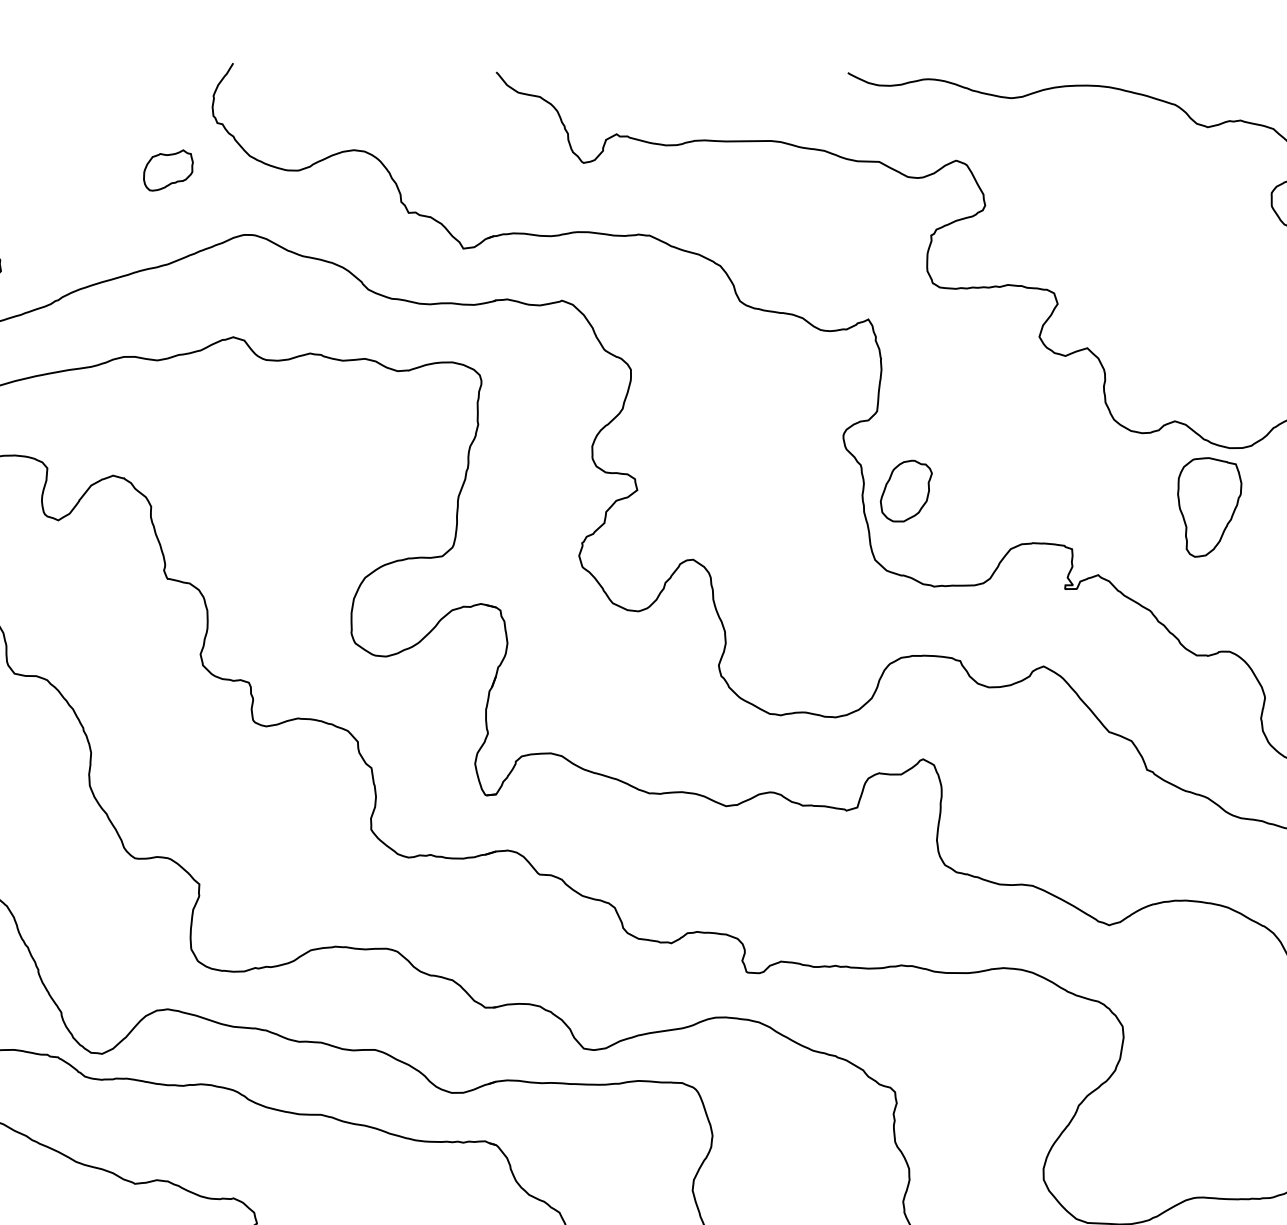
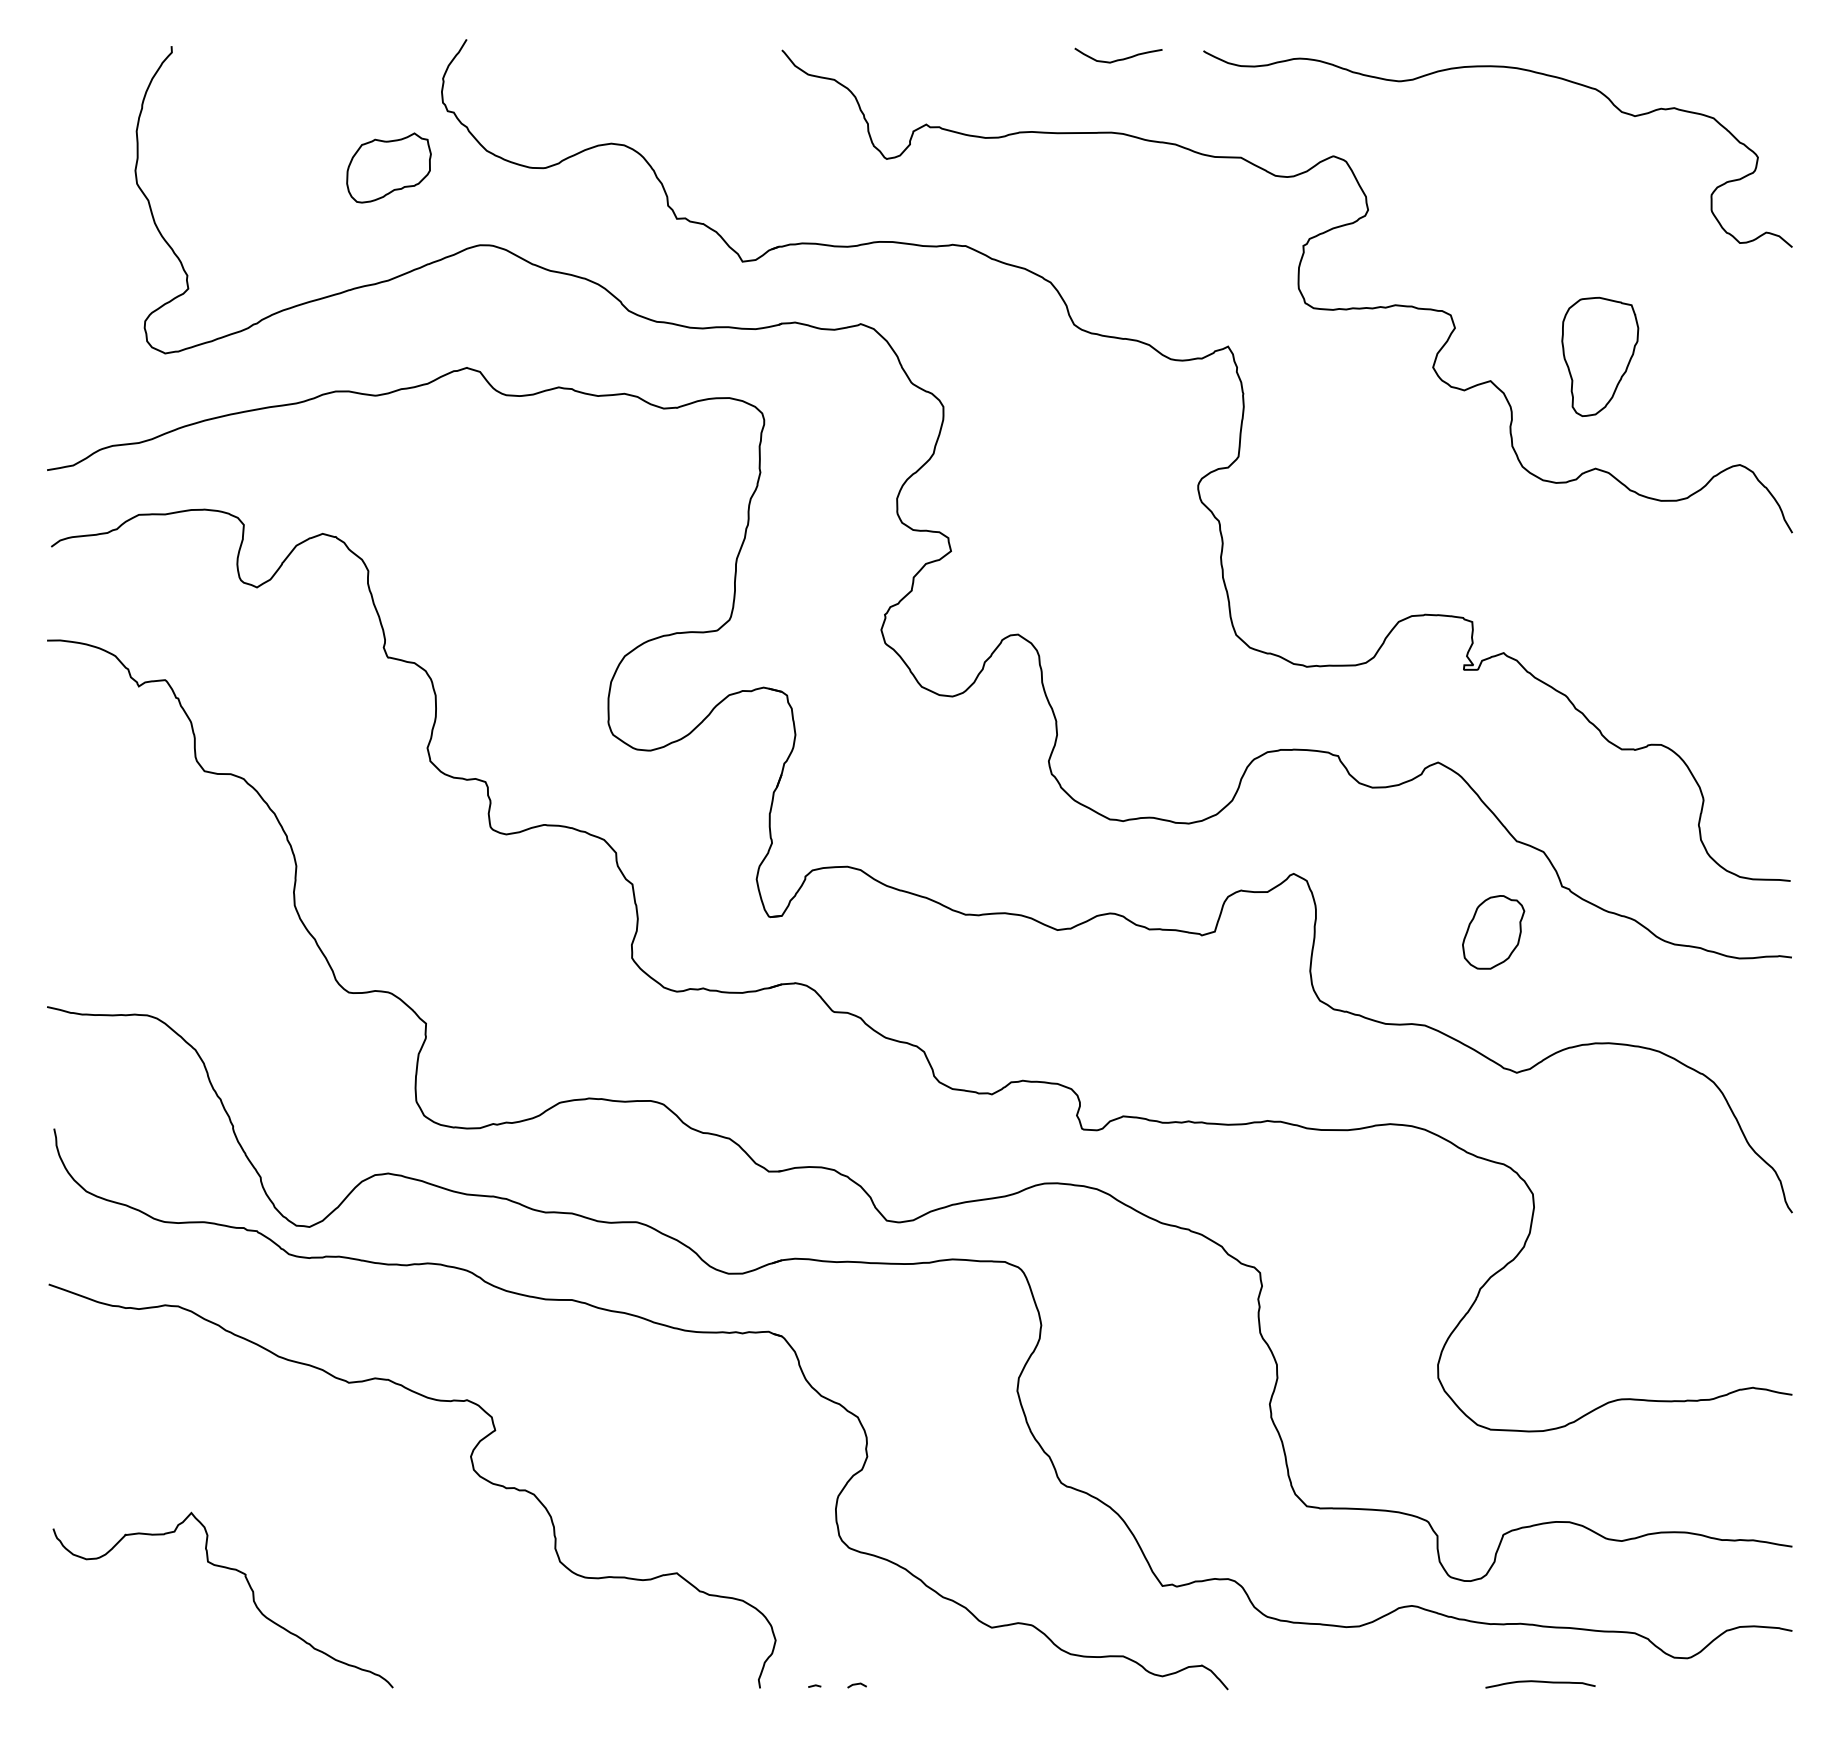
curve: (776, 79) -> (1118, 59), added
part: (168, 170) -> (388, 167), size x1.43
part: (906, 491) -> (1493, 932), moved
part: (1209, 507) -> (1600, 356), moved

